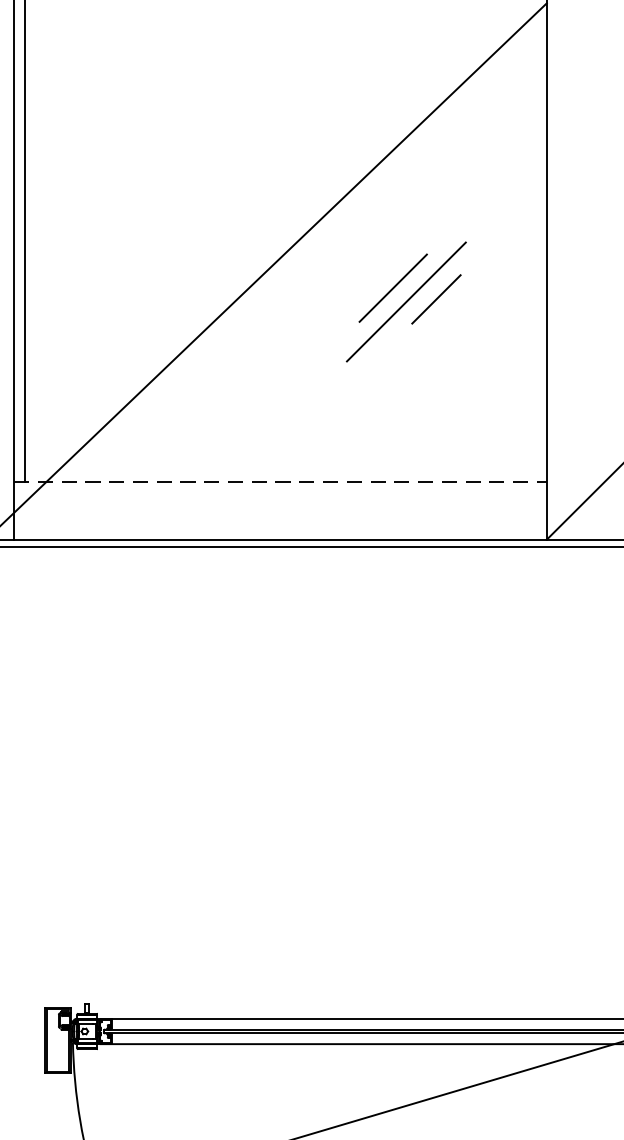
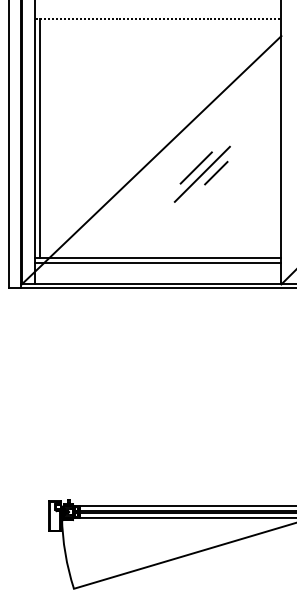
part: (404, 300) -> (201, 173), moved
line: (281, 481) -> (158, 257), dashed -> solid
line: (279, 492) -> (157, 262), added

